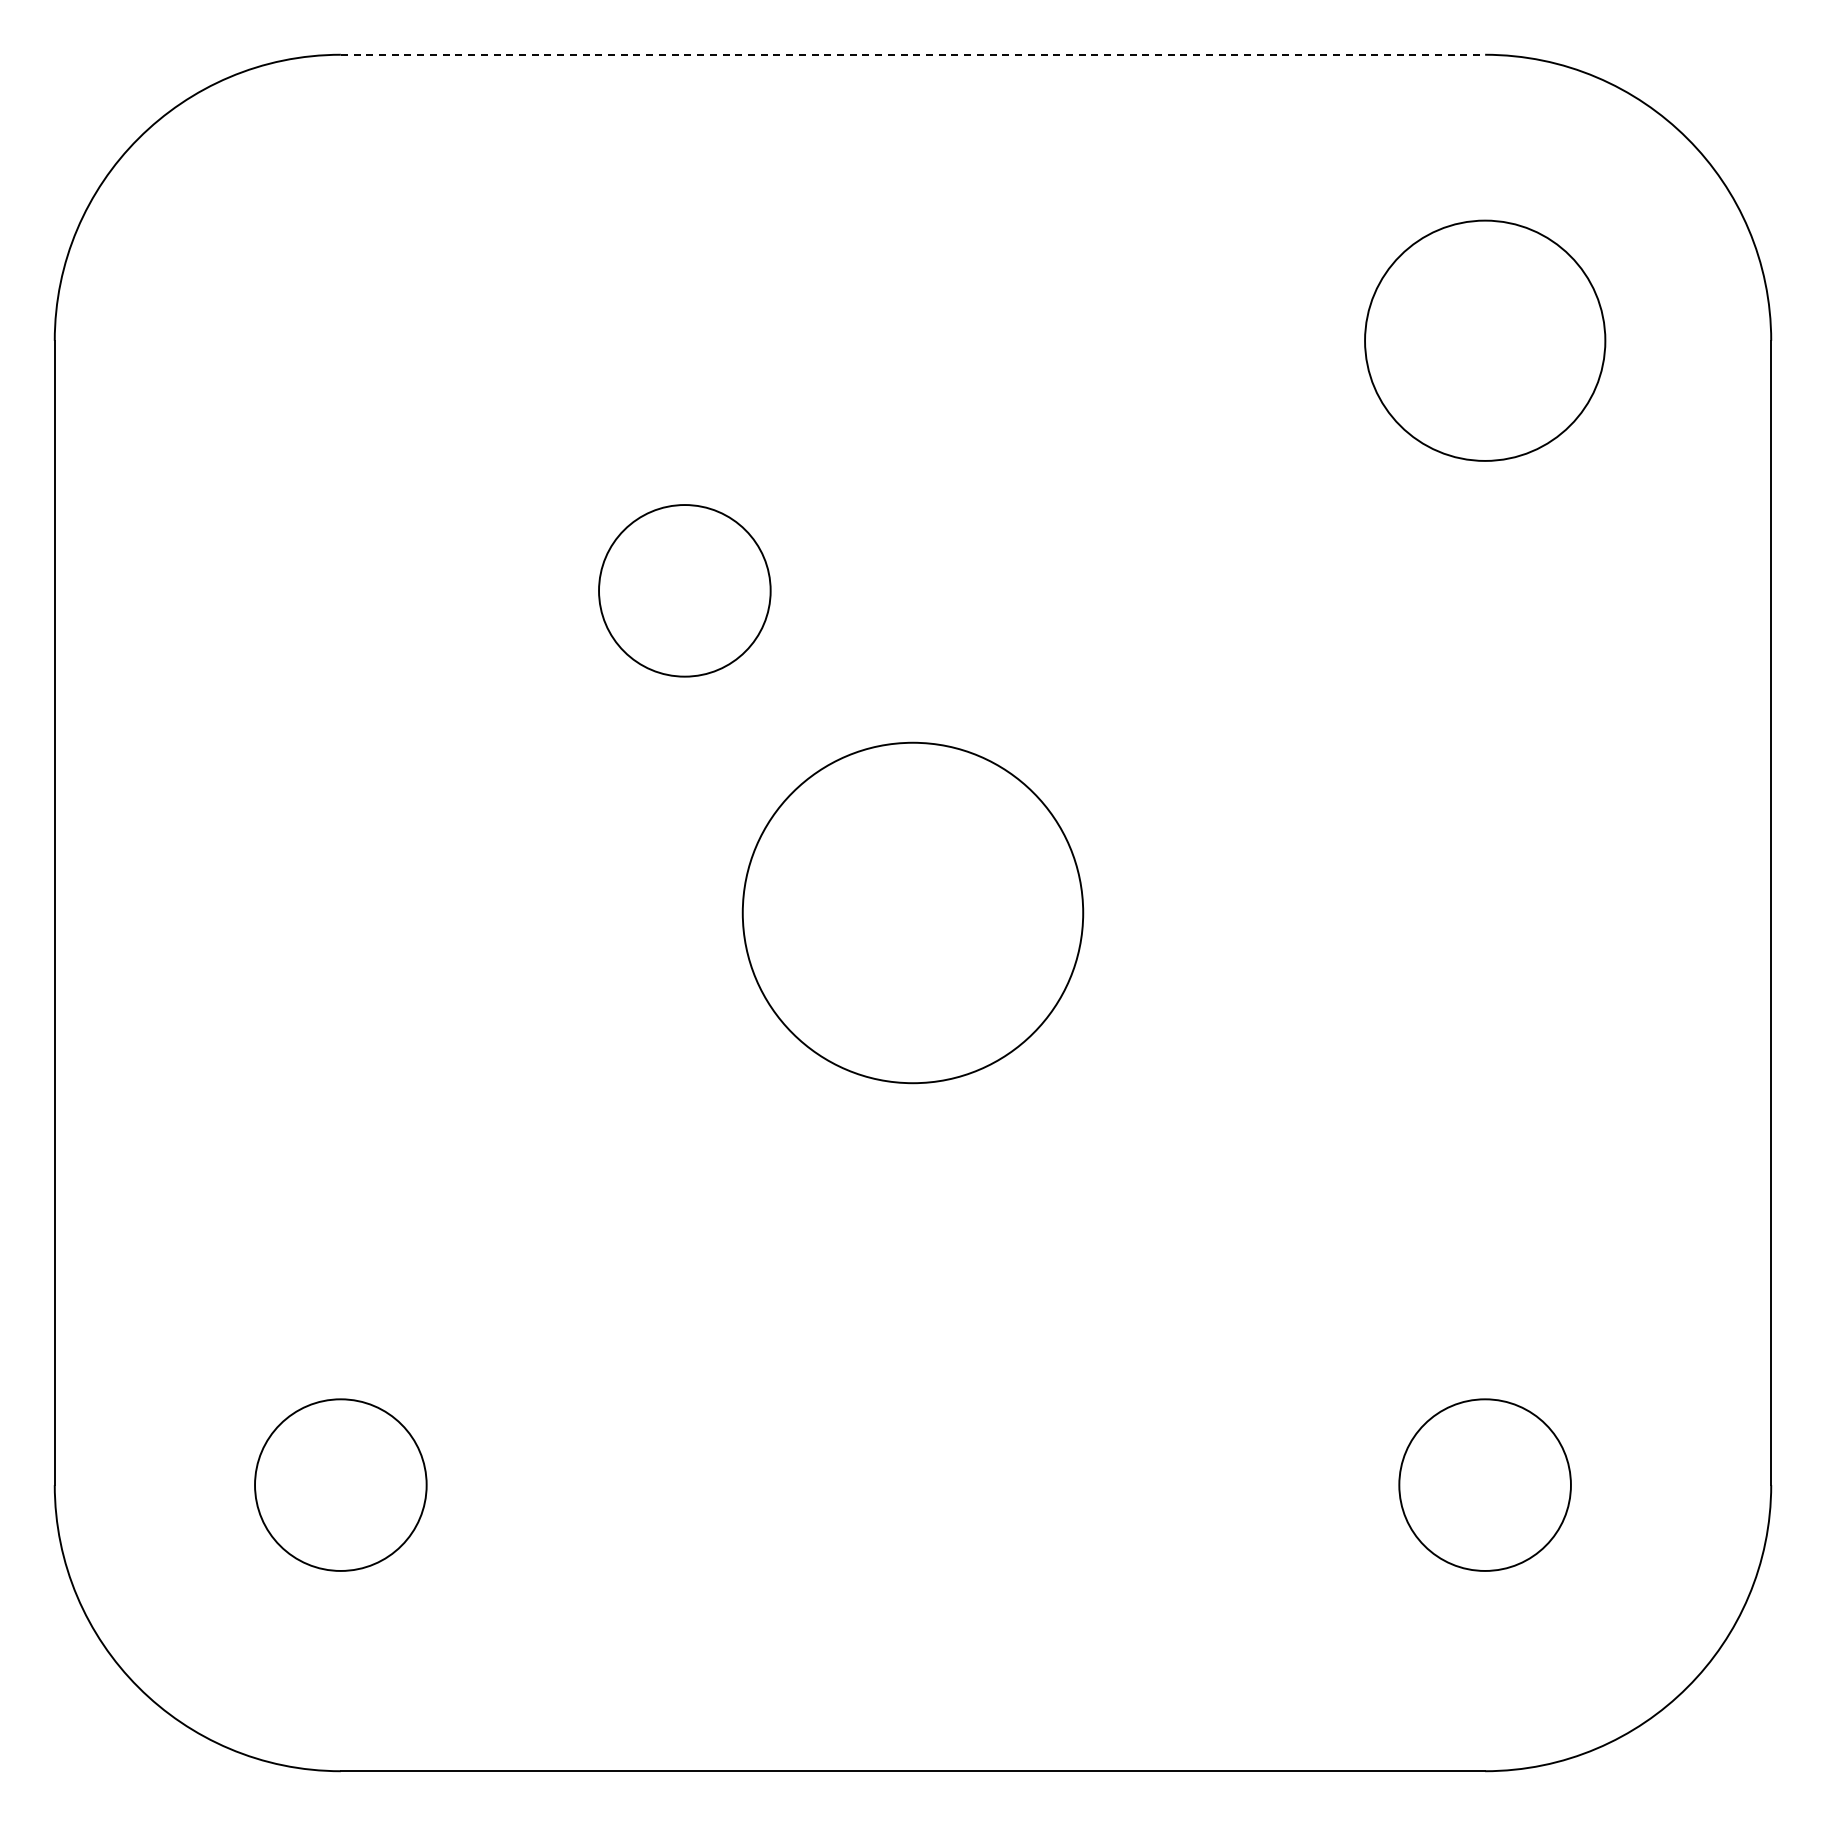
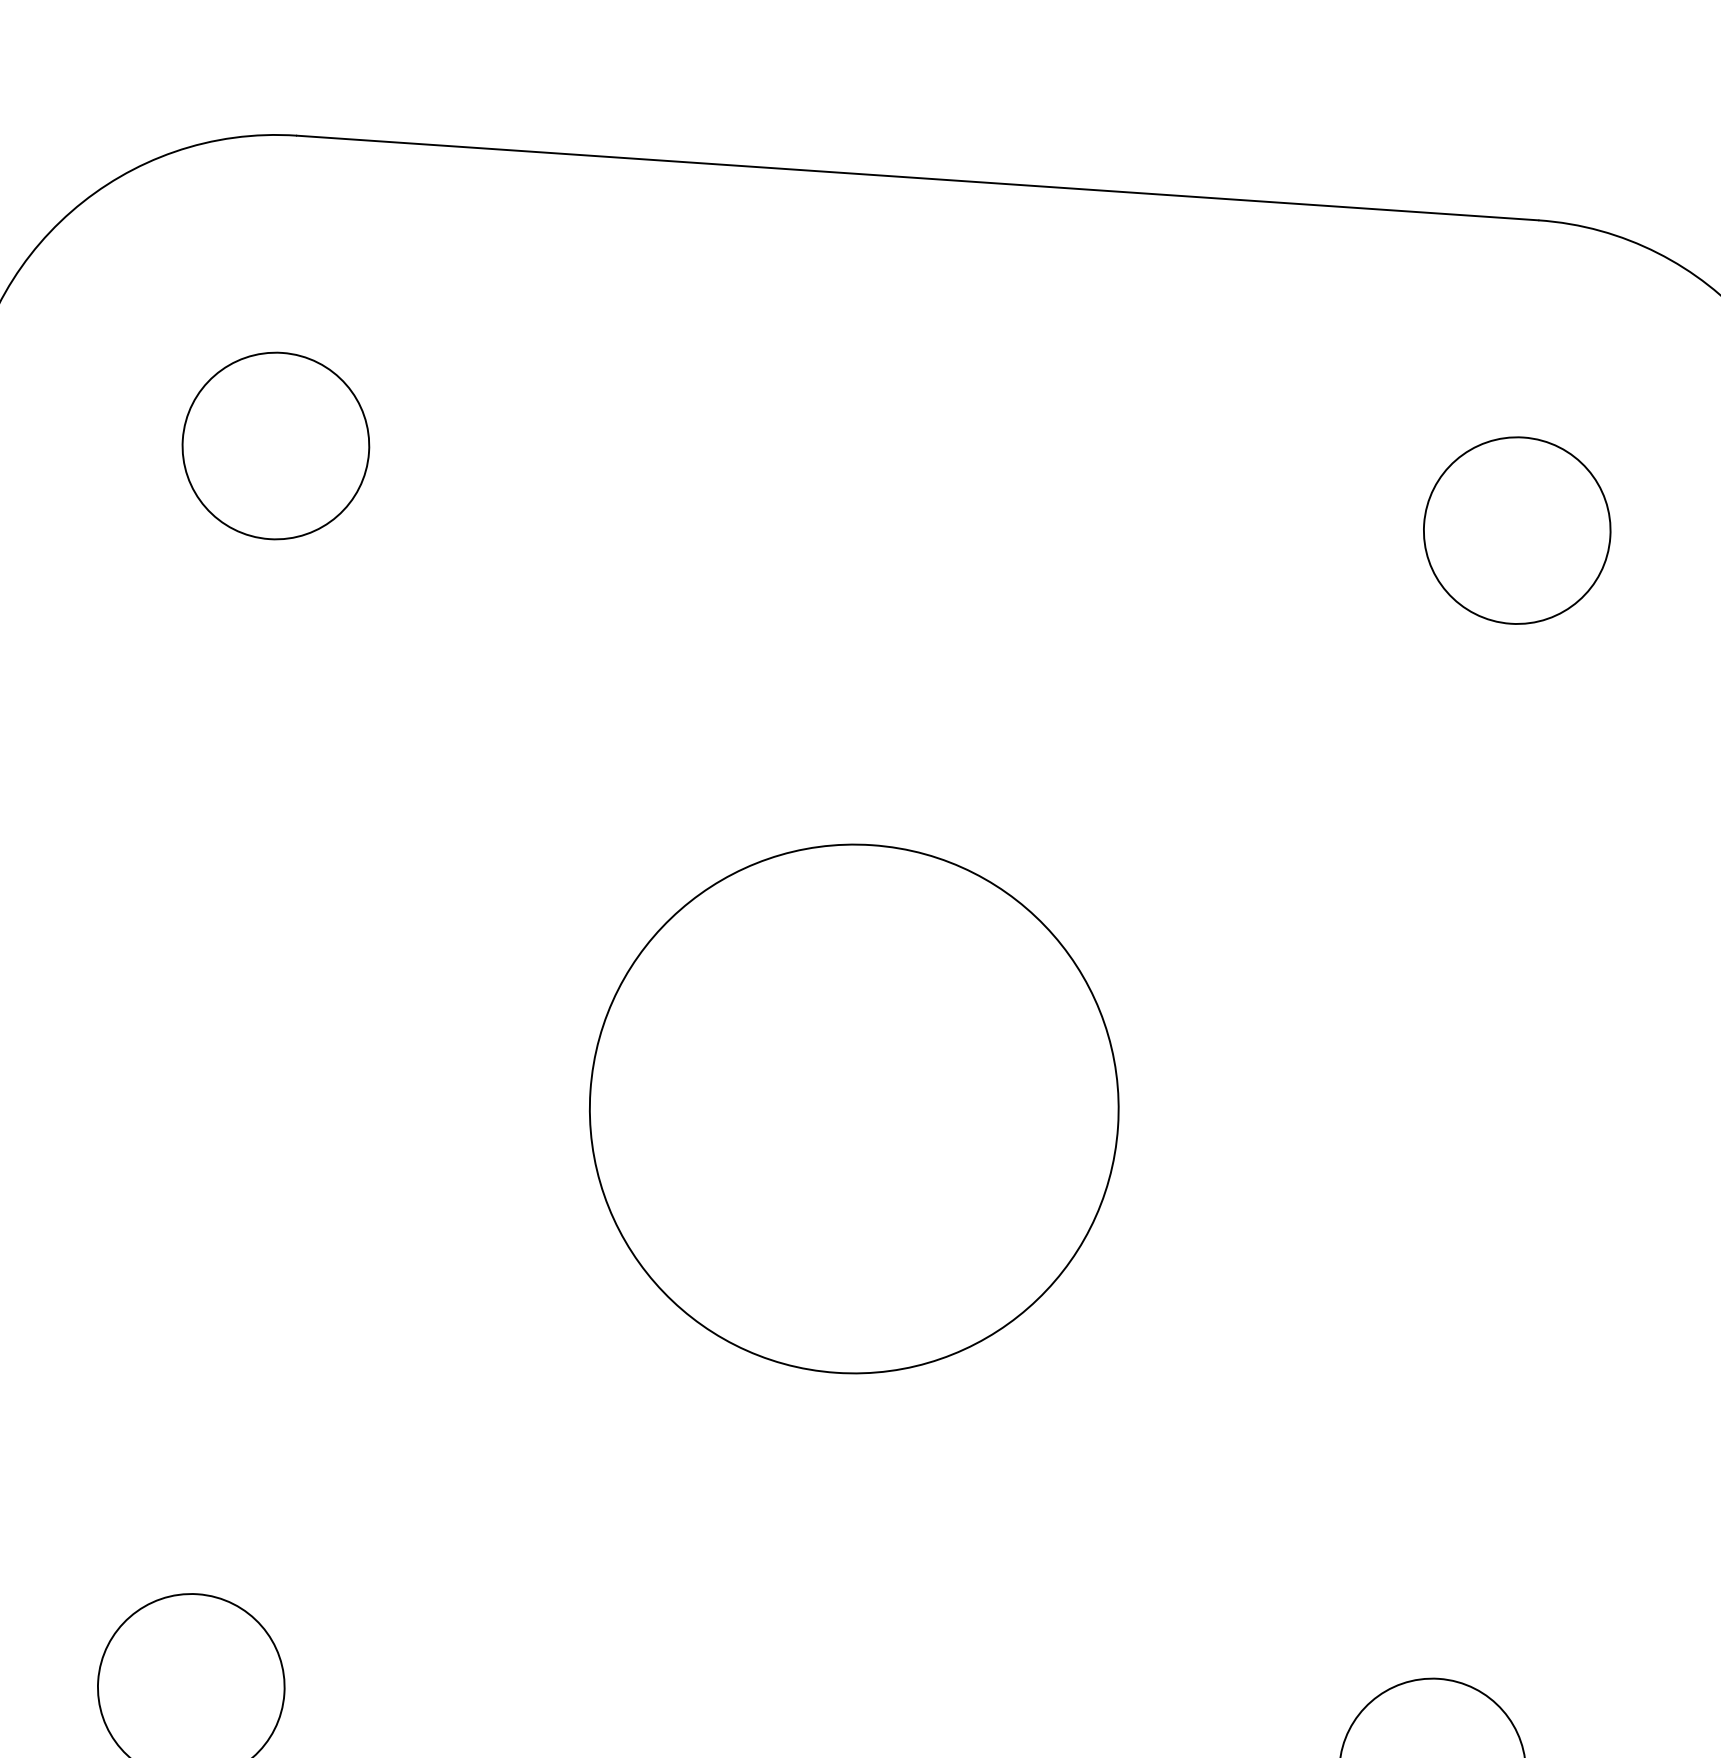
line: (913, 54) -> (918, 177), dashed -> solid
circle: (1484, 340) -> (1516, 530), size x0.71
circle: (684, 590) -> (275, 445), moved
circle: (912, 912) -> (853, 1108), size x1.43

